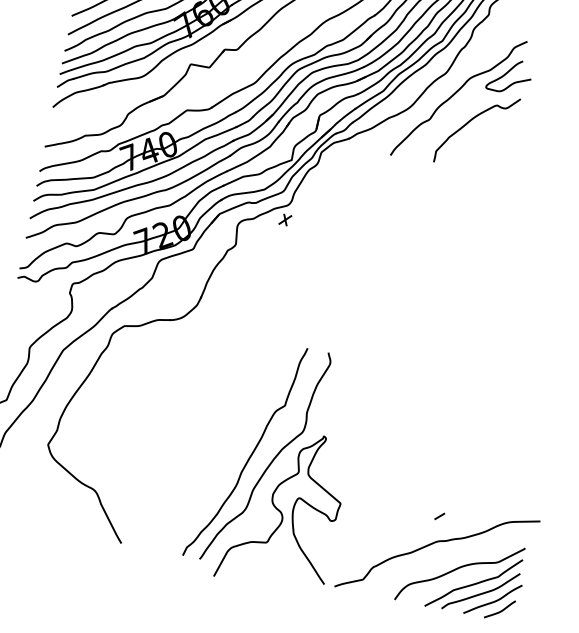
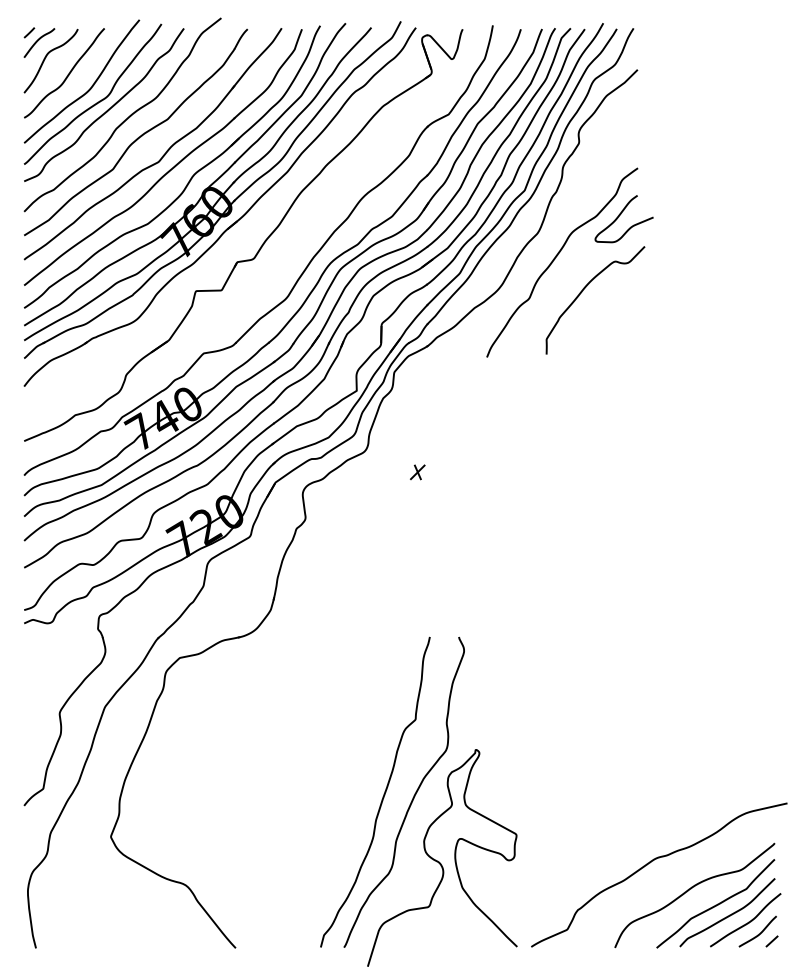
part: (285, 220) -> (417, 472), moved
line: (439, 516) -> (771, 941), moved

